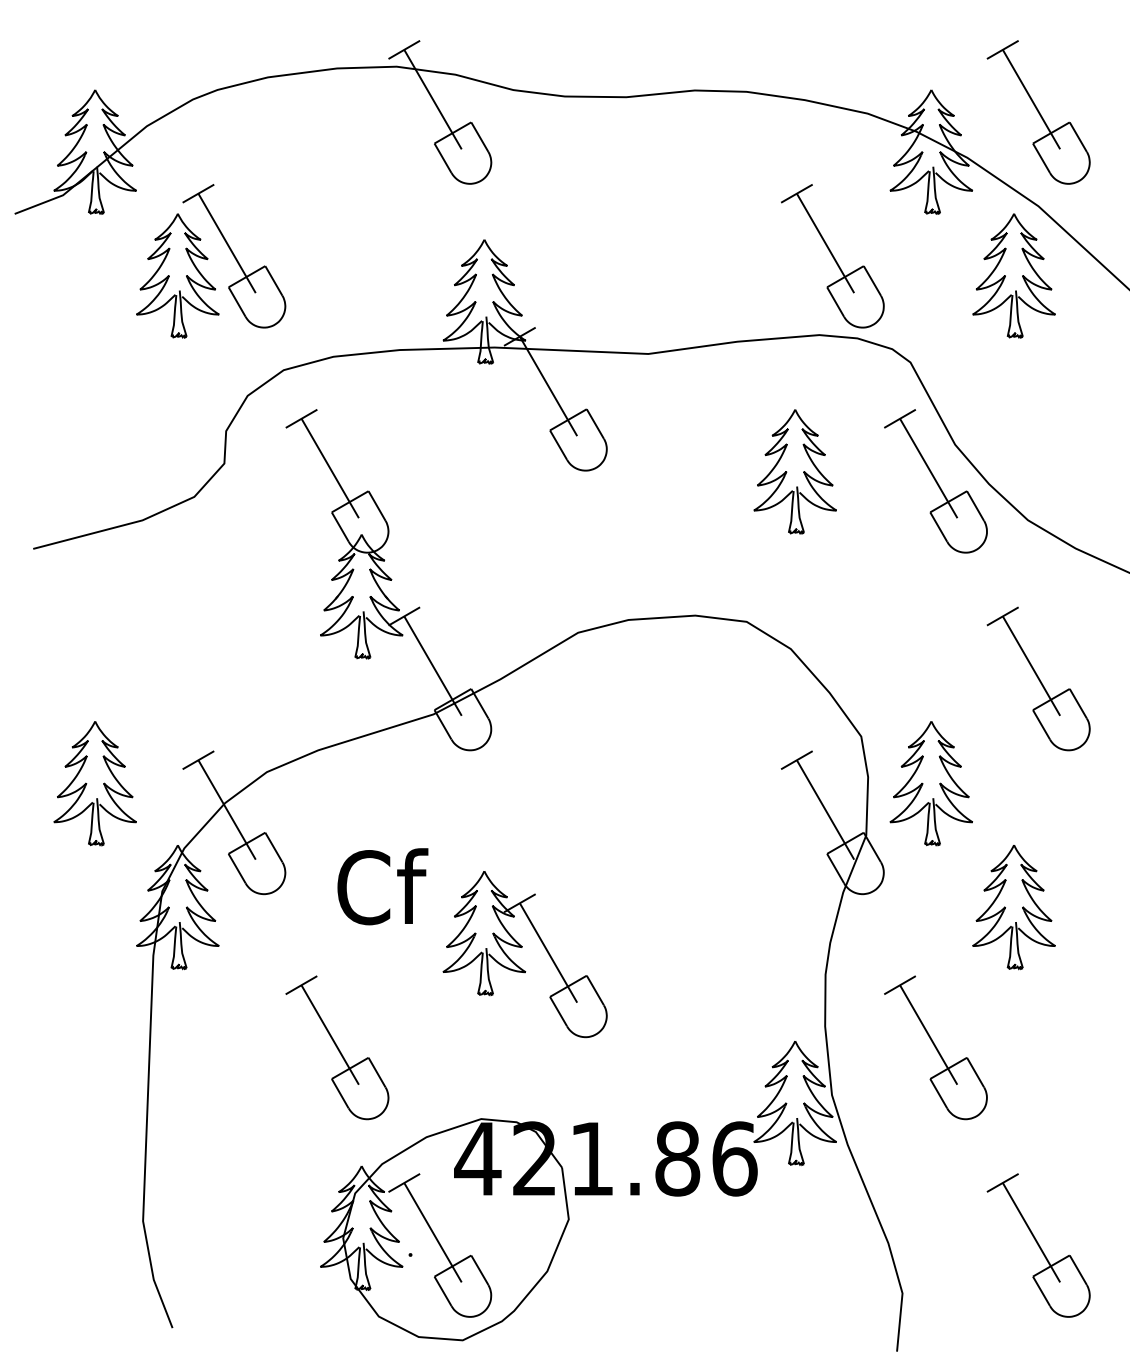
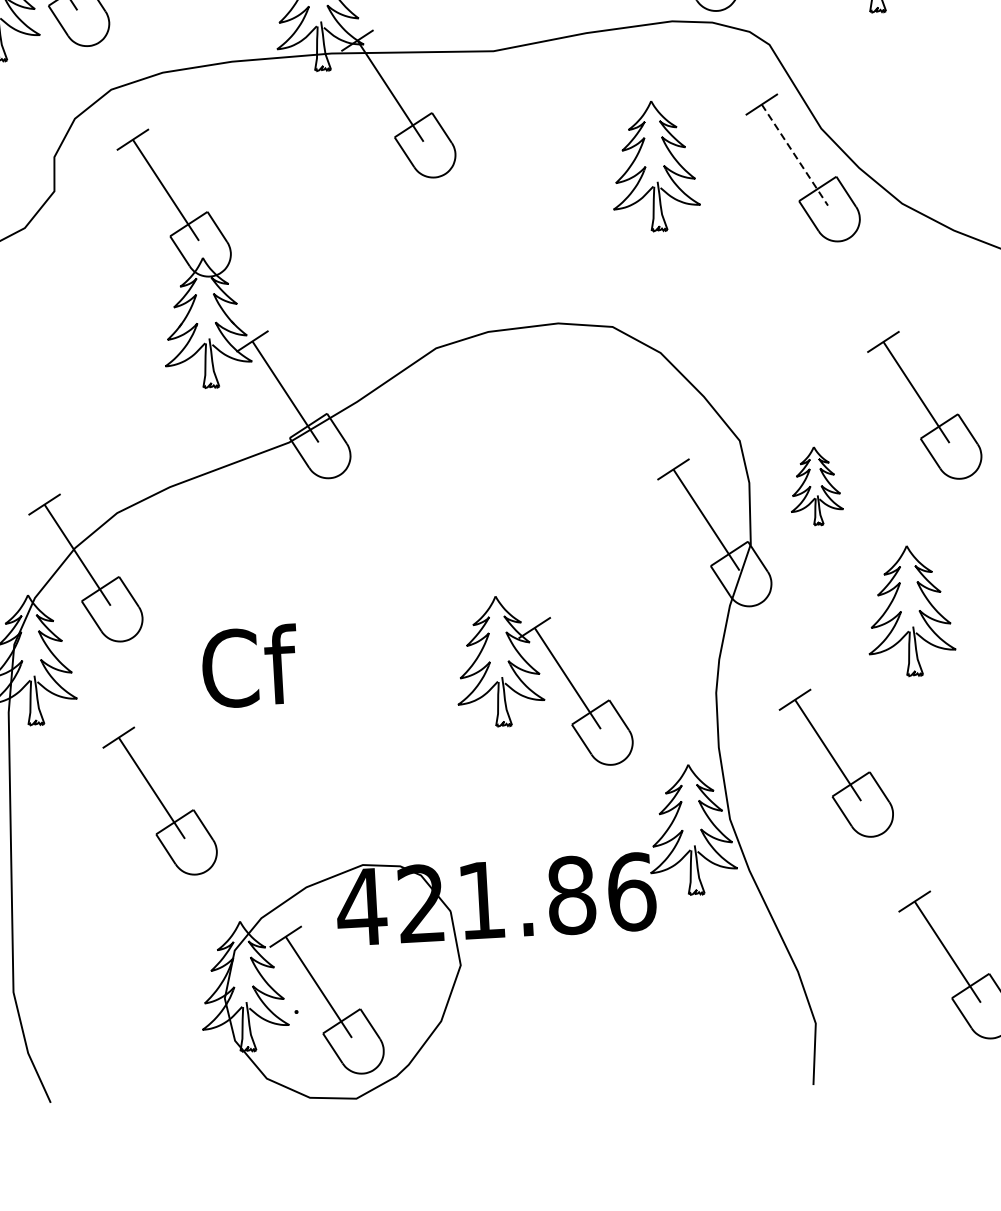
line: (929, 468) -> (795, 155), solid -> dashed
part: (1038, 678) -> (924, 405), moved
part: (930, 783) -> (815, 486), size x0.6
text: (382, 886) -> (249, 666), moved
part: (522, 947) -> (540, 674), moved
part: (337, 1047) -> (160, 800), moved

